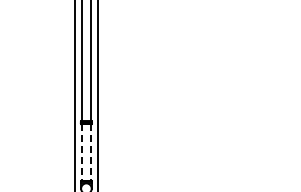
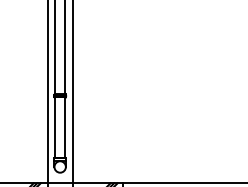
line: (81, 152) -> (54, 128), dashed -> solid
line: (91, 152) -> (65, 128), dashed -> solid

